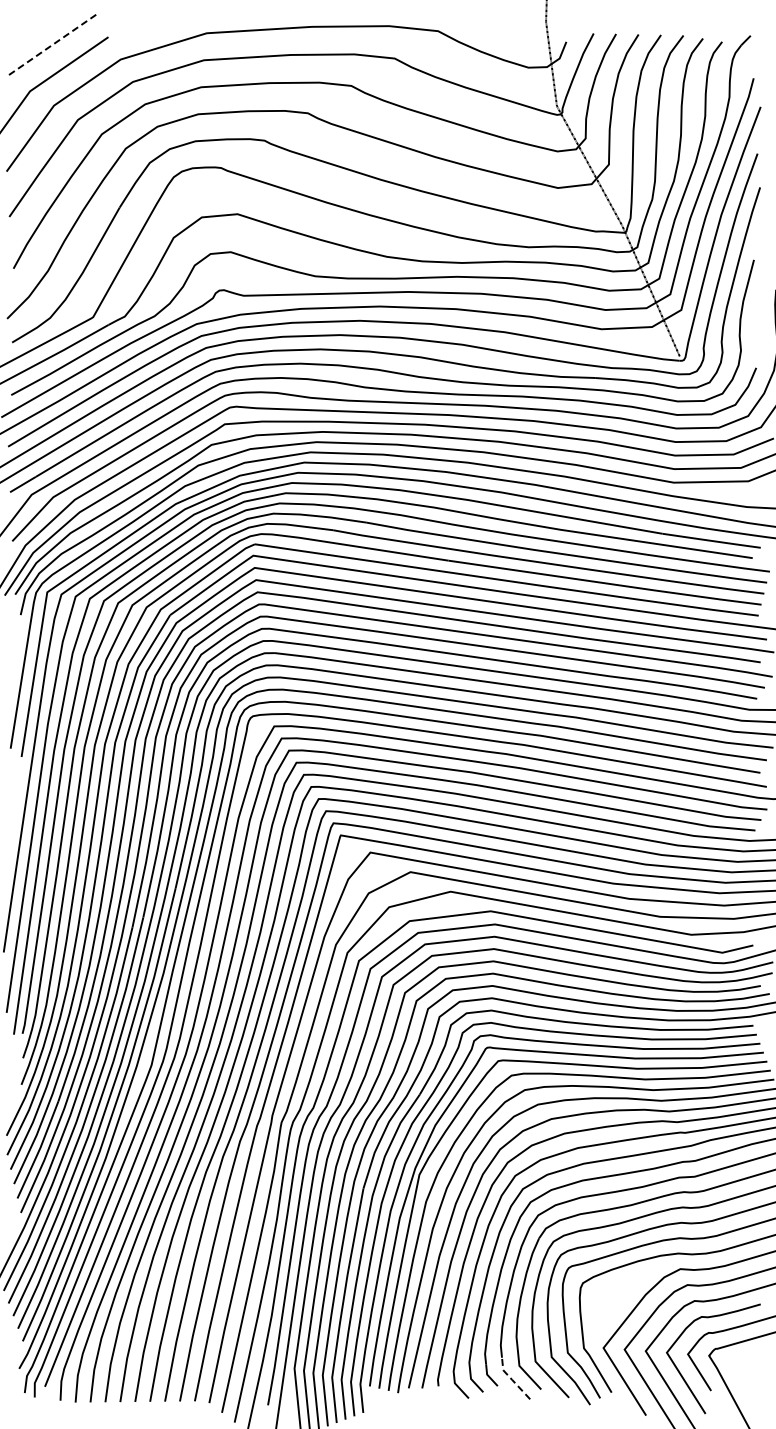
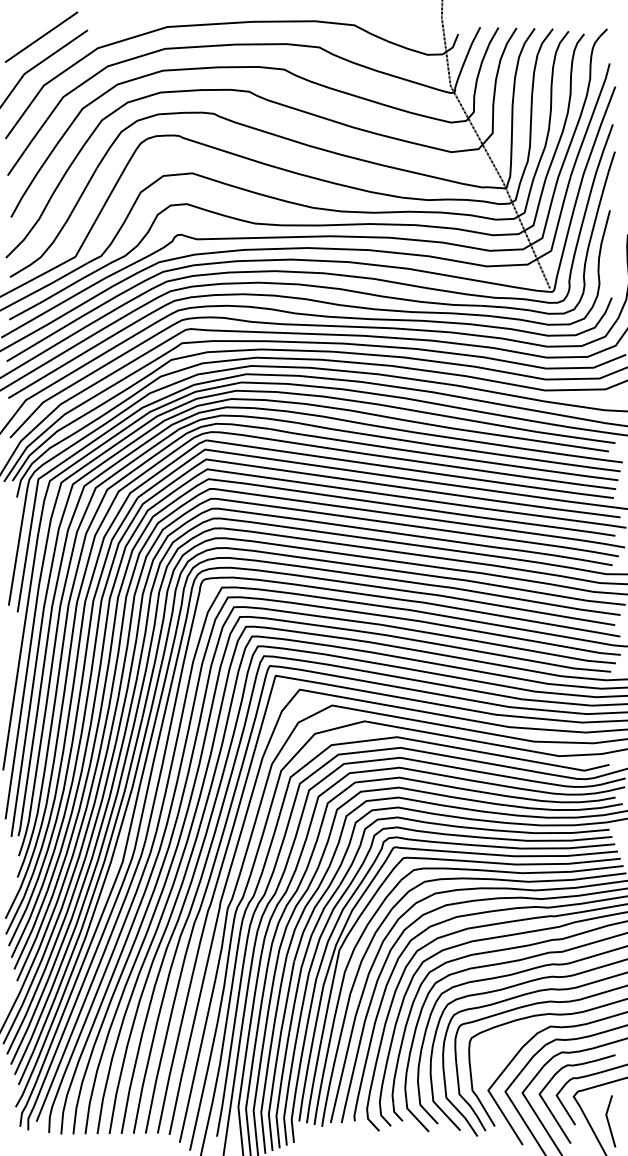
line: (51, 45) -> (41, 36), dashed -> solid
line: (512, 1379) -> (414, 1115), dashed -> solid
line: (752, 1386) -> (608, 1121), added

